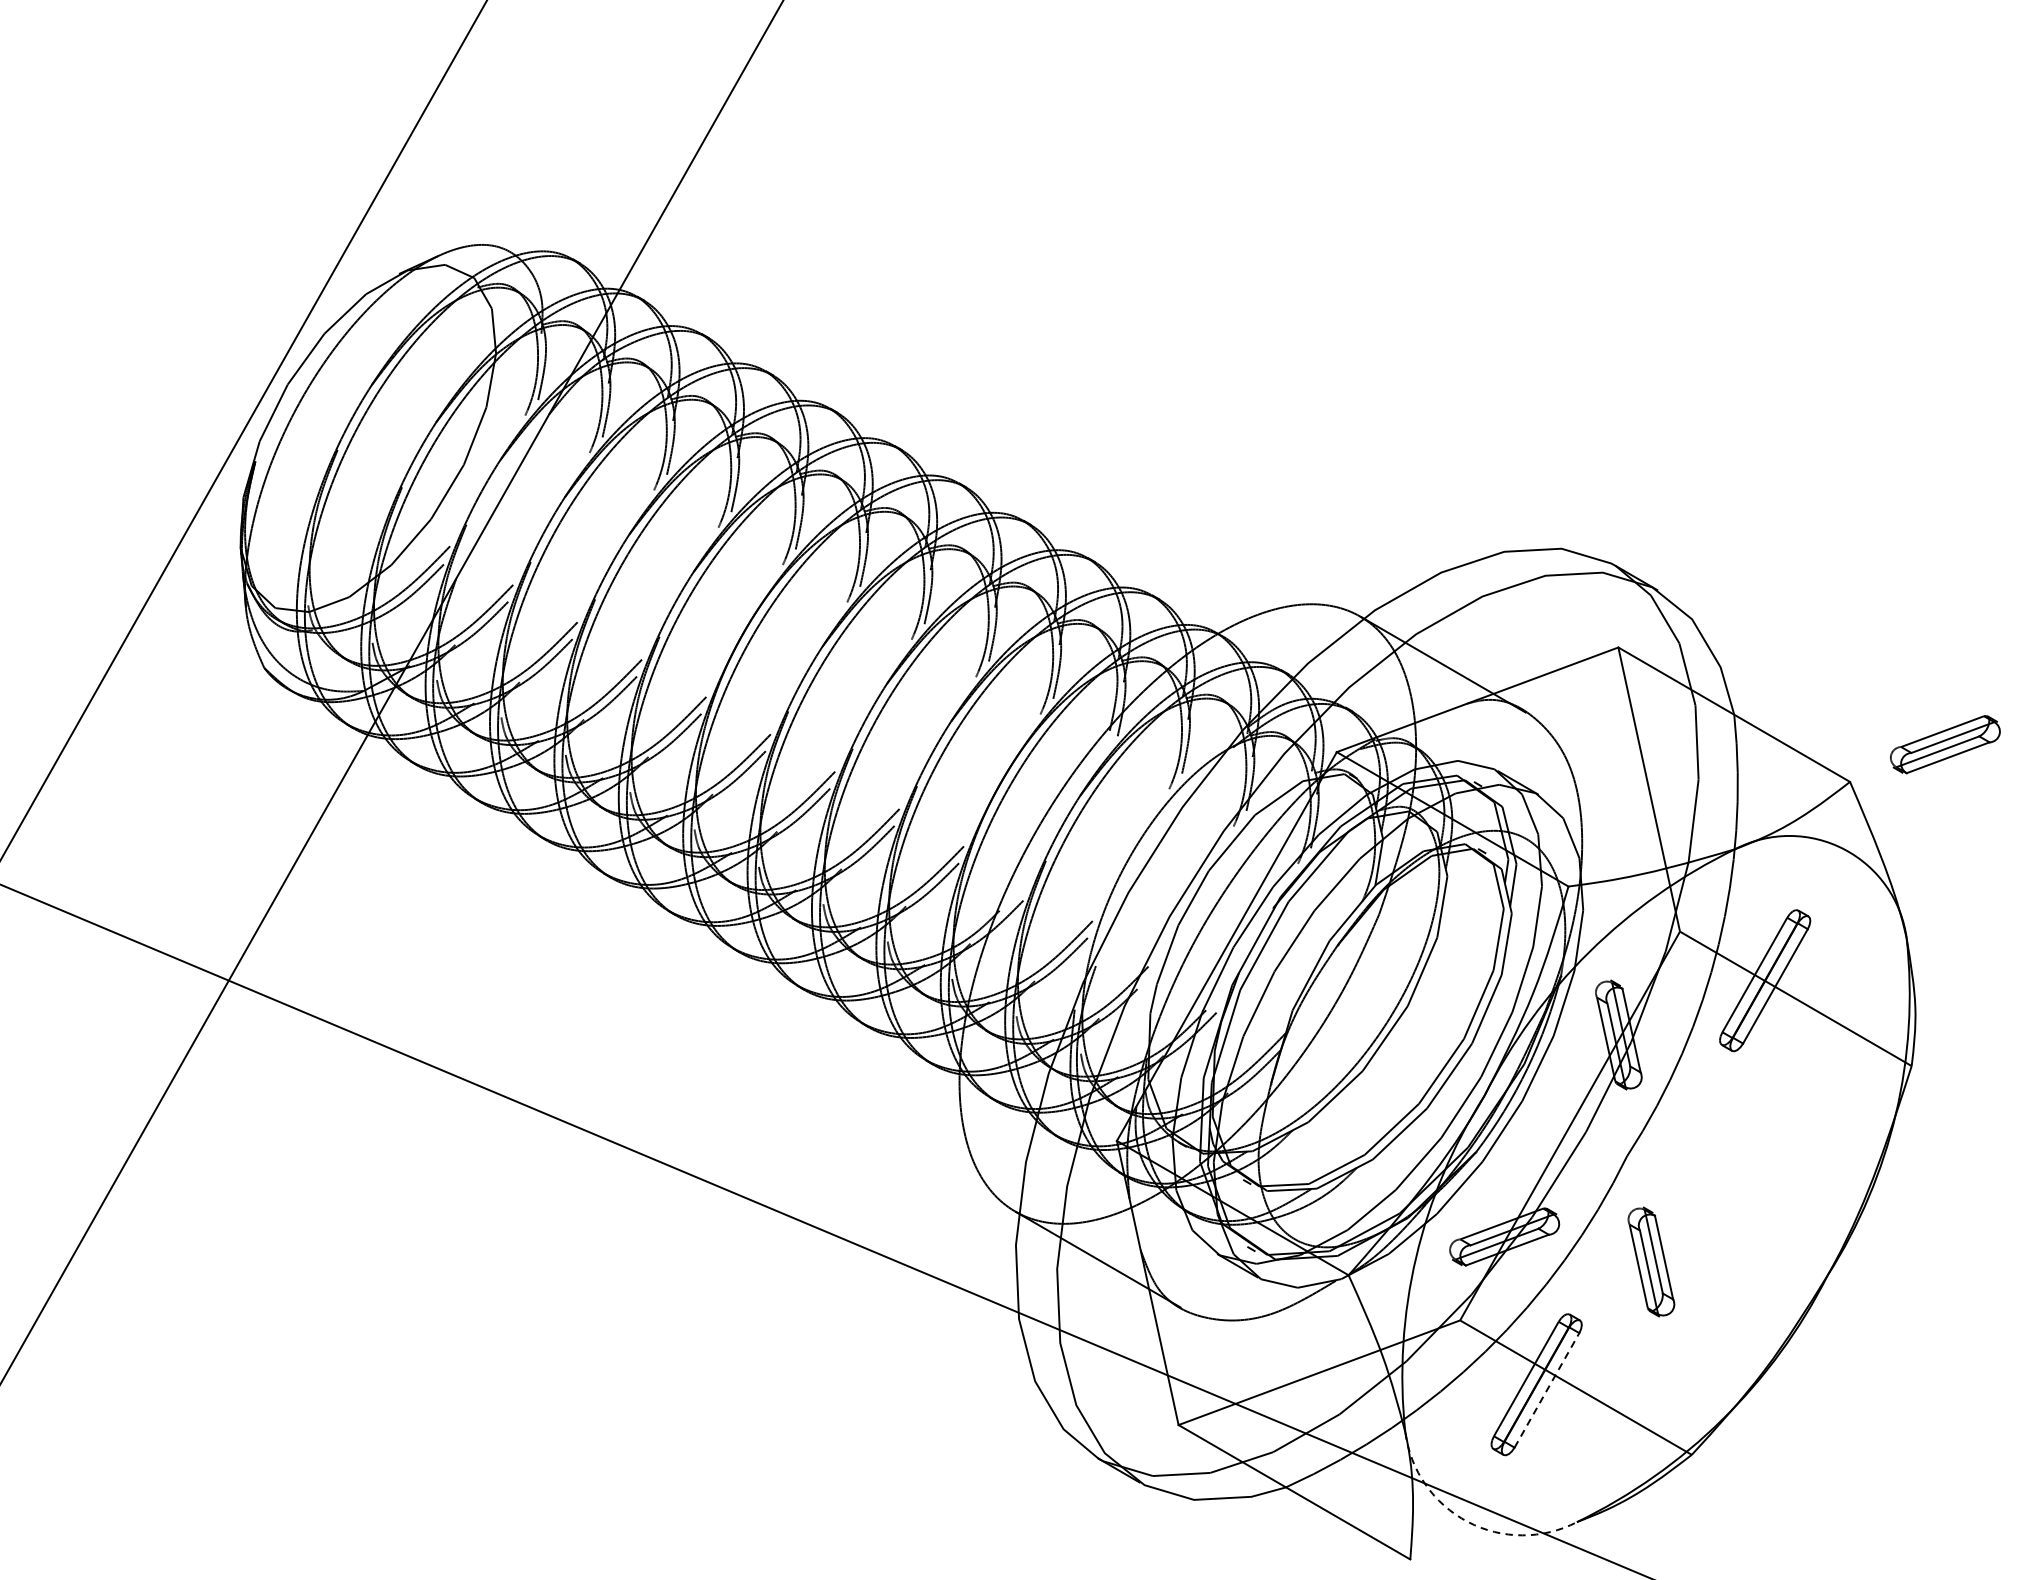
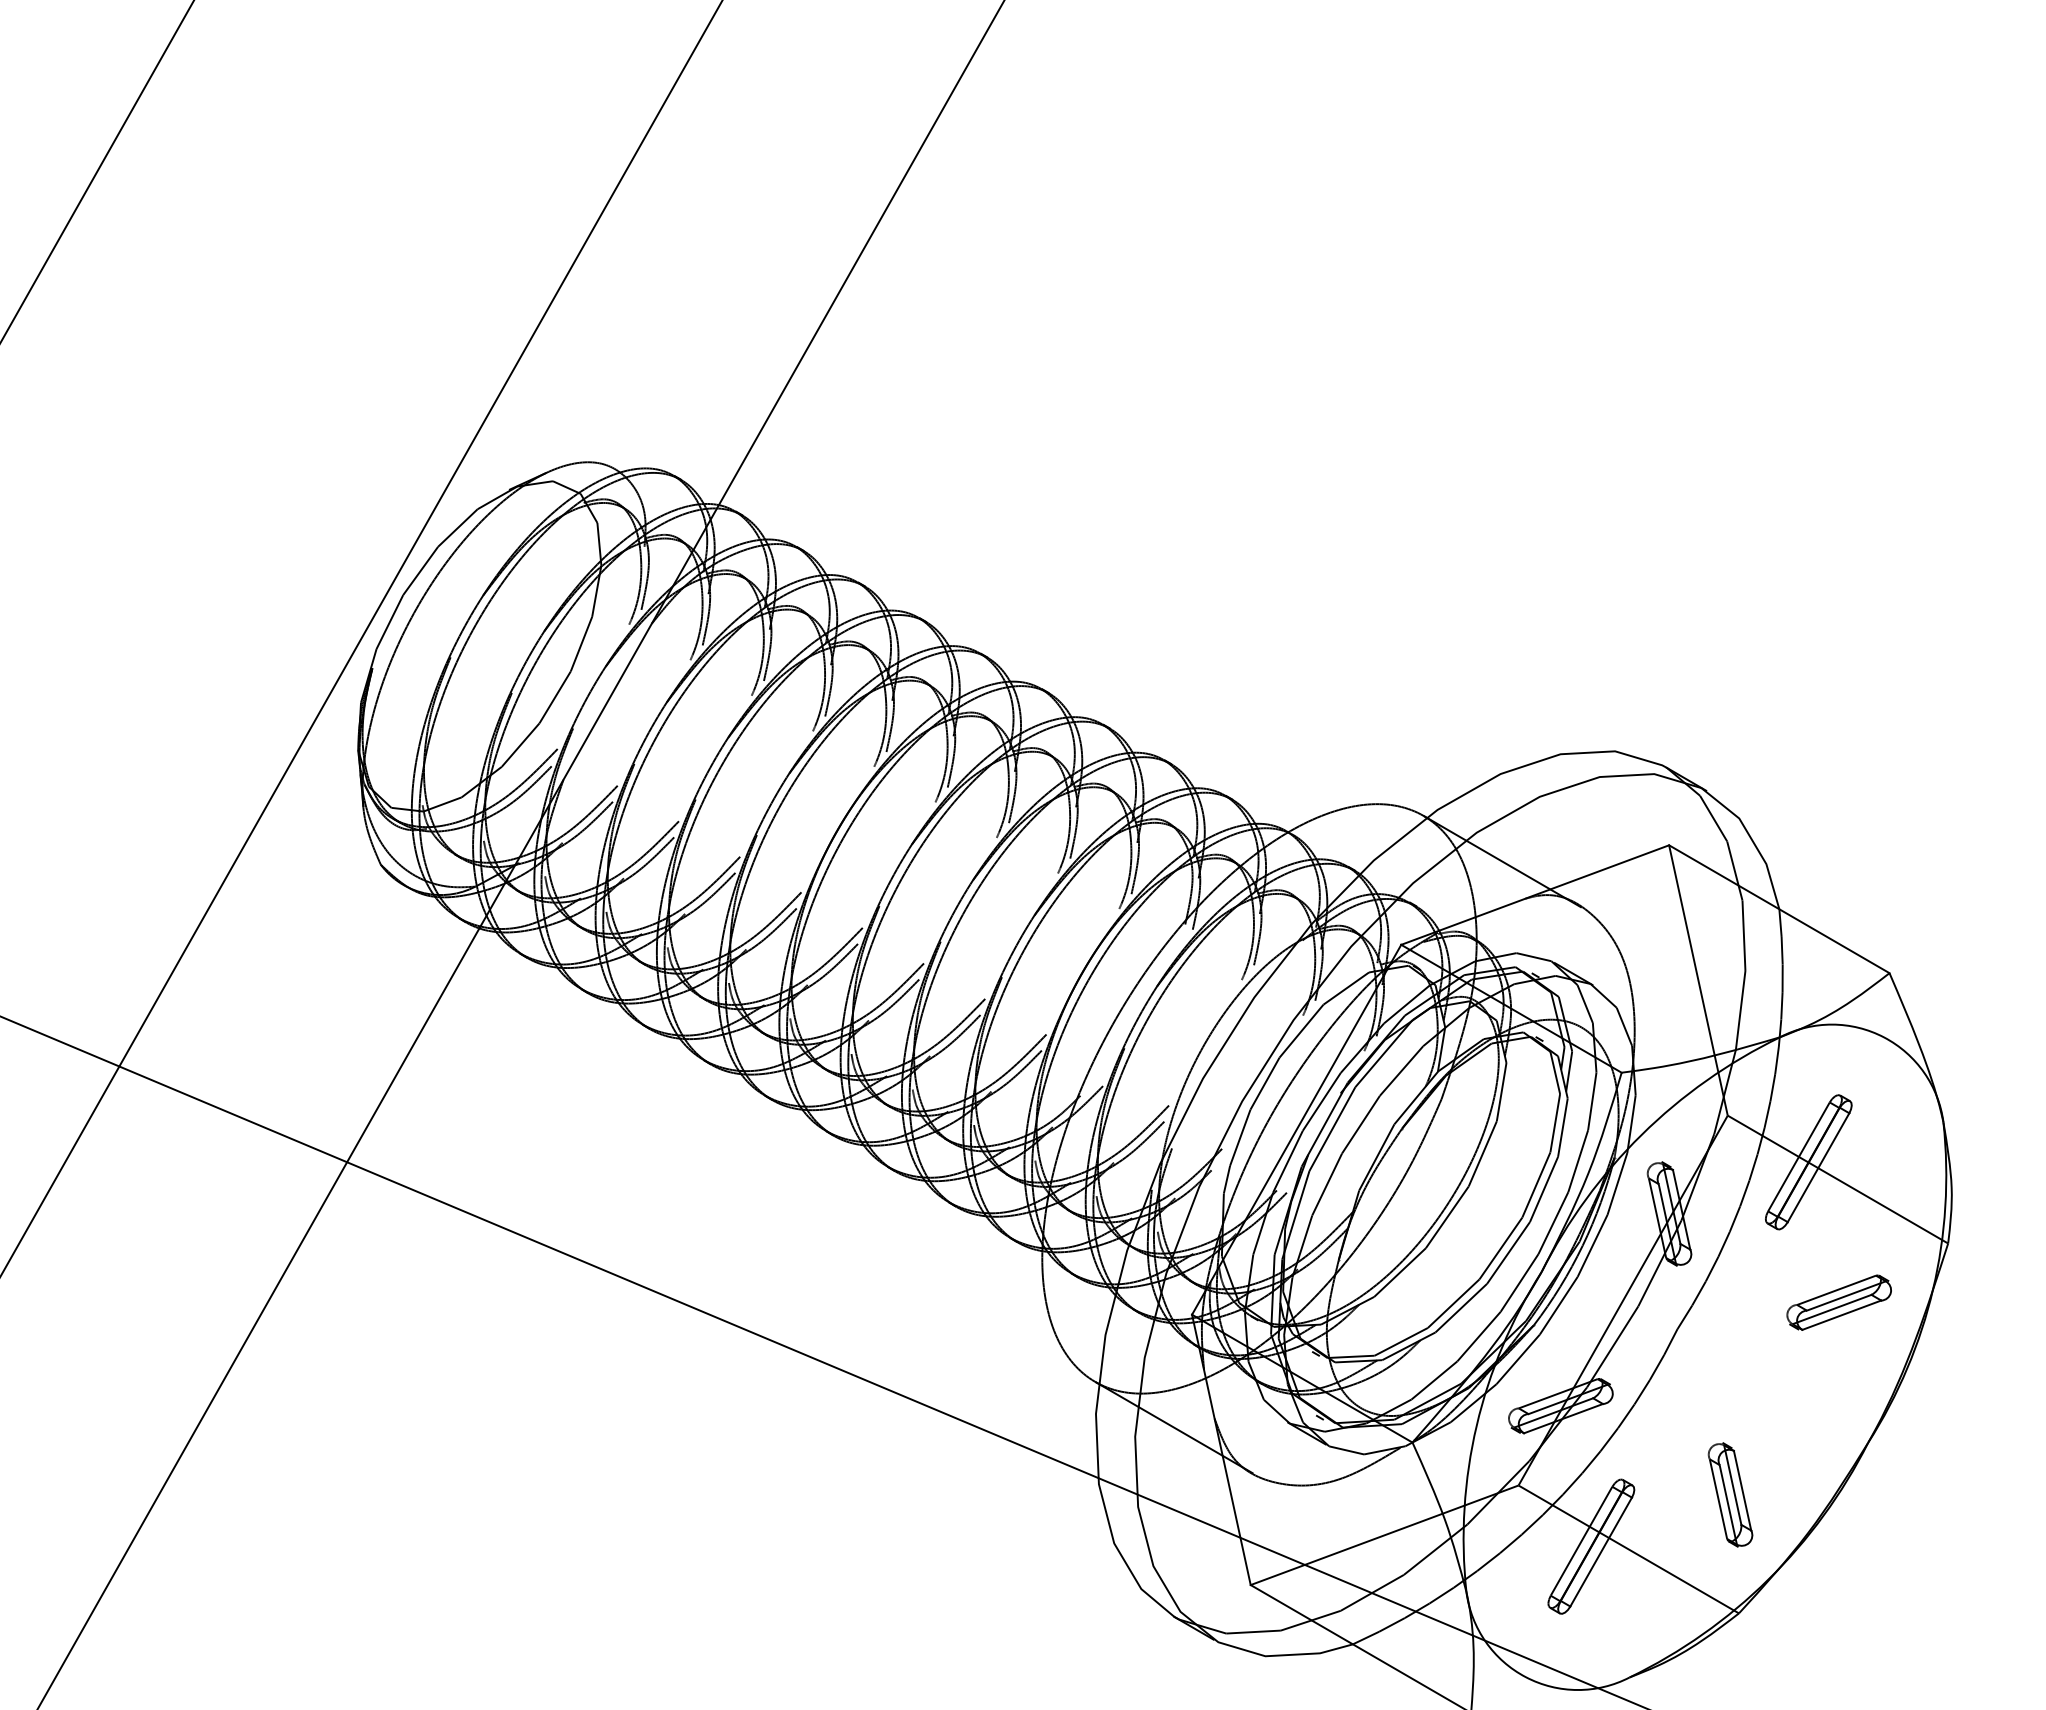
part: (1944, 744) -> (1838, 1302), moved
part: (1651, 1261) -> (1730, 1494), moved
line: (1547, 1390) -> (1601, 1552), dashed -> solid
arc: (1467, 1522) -> (1525, 1677), dashed -> solid

